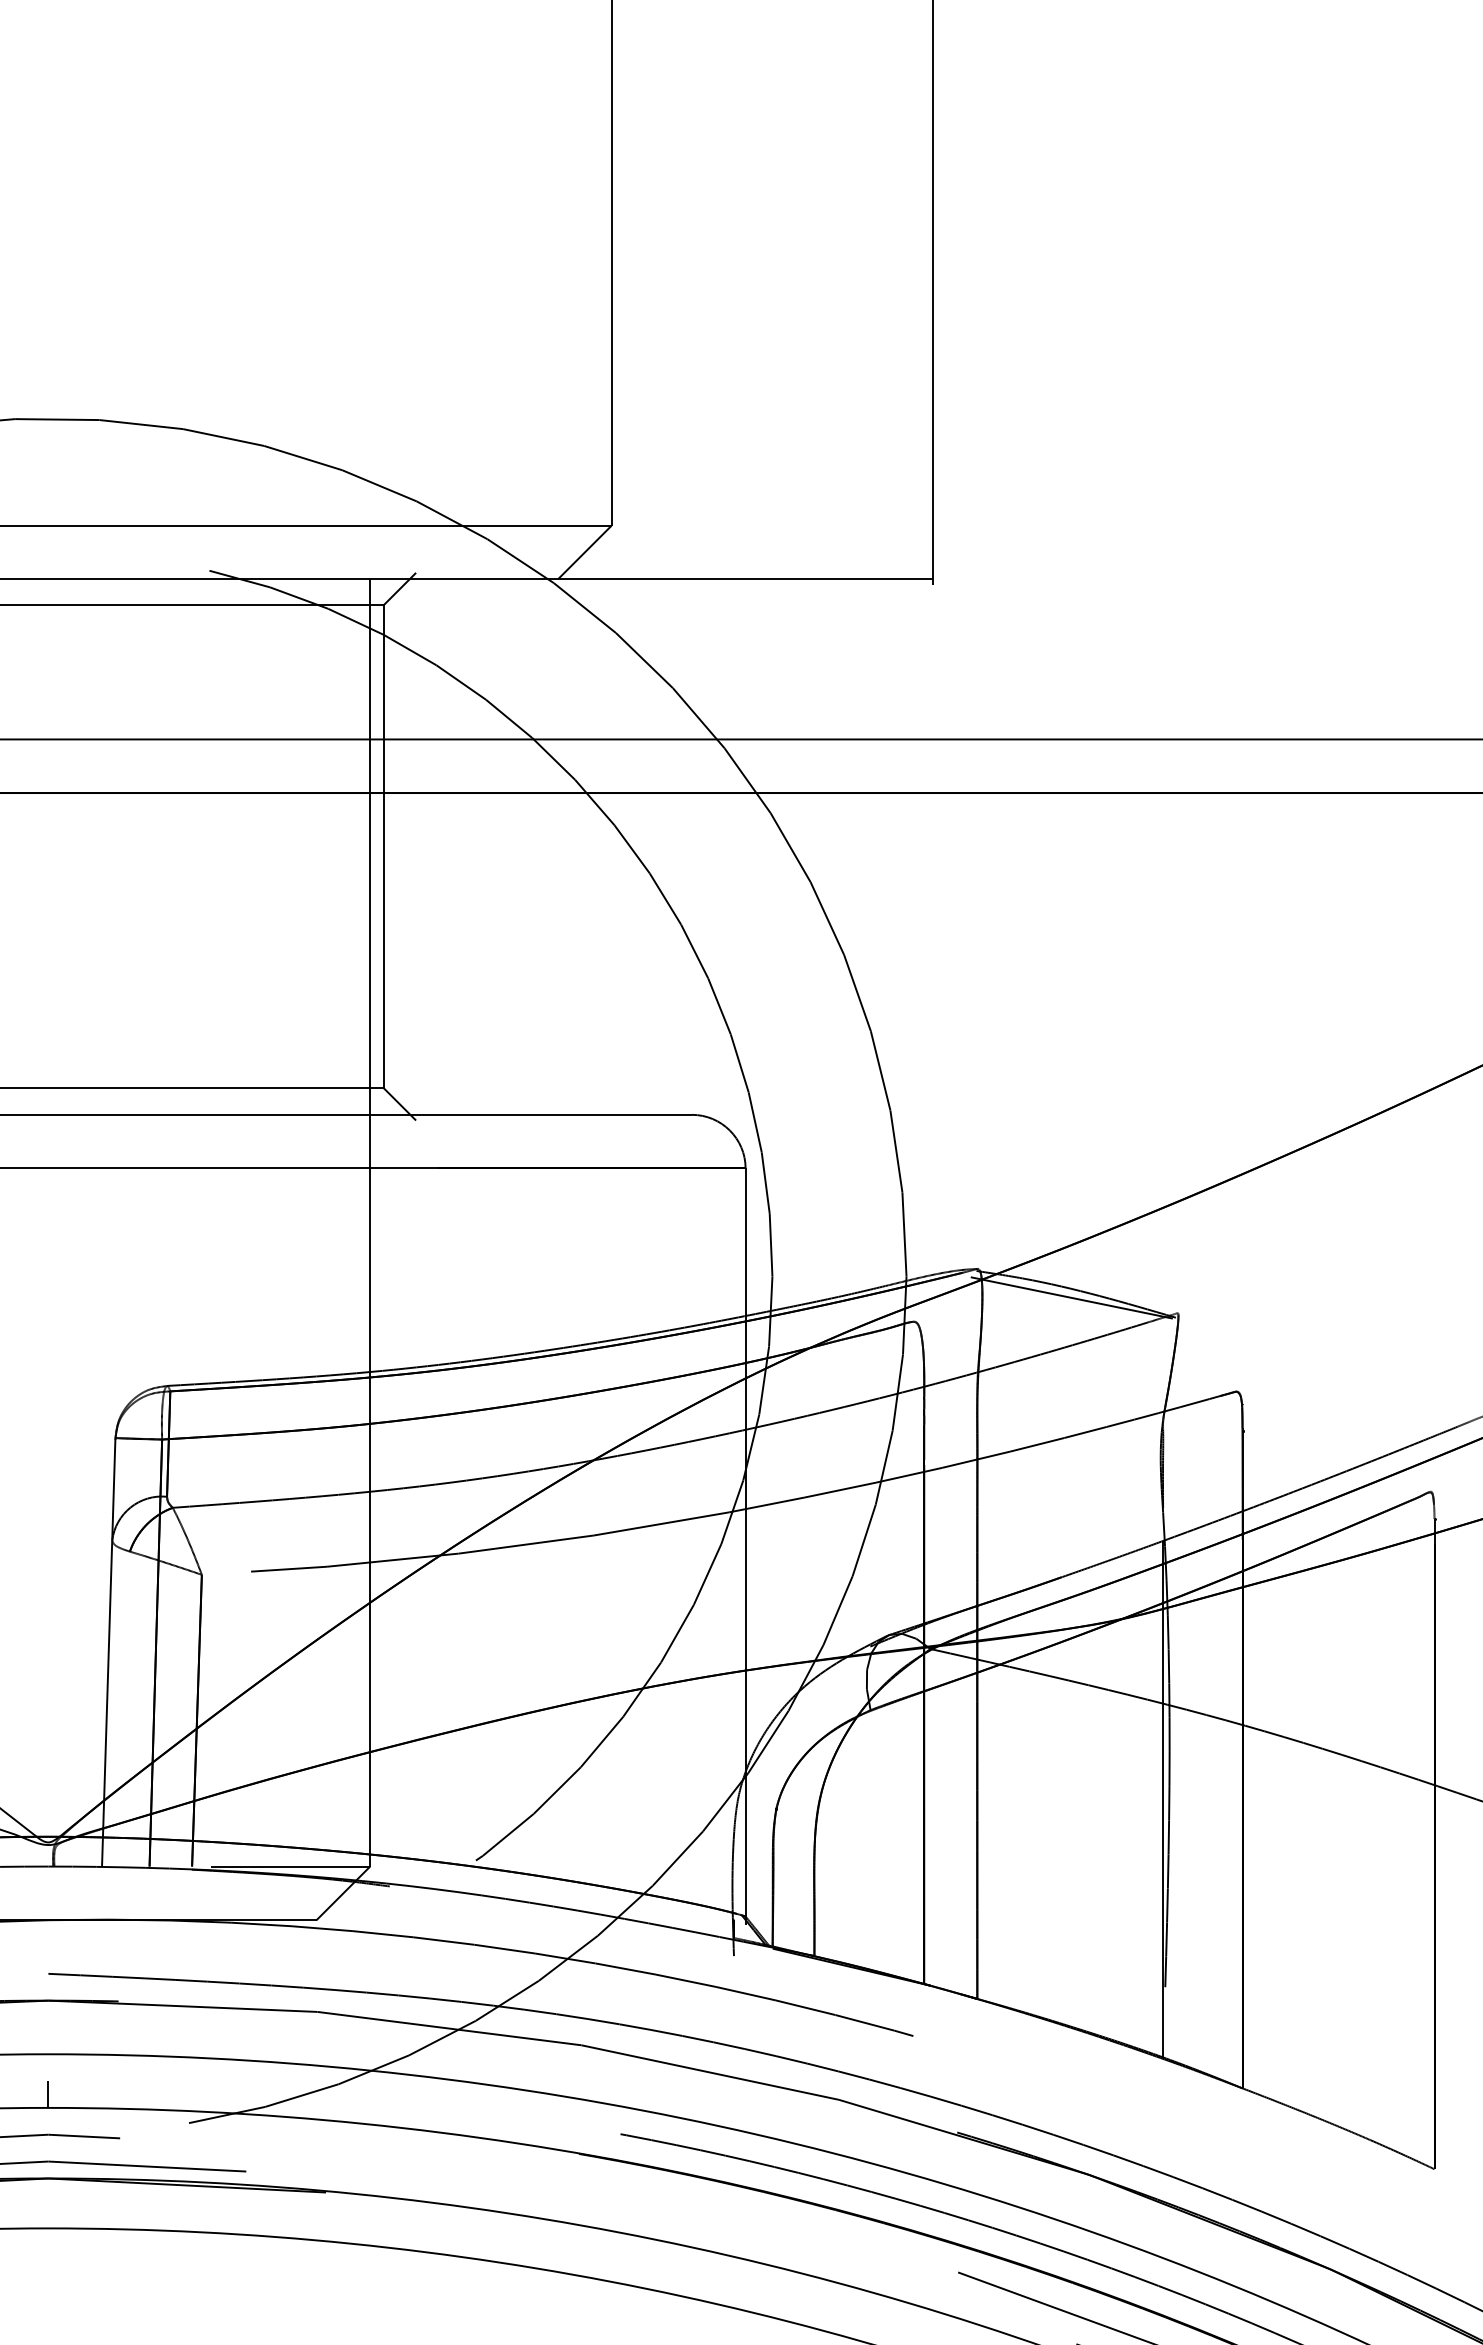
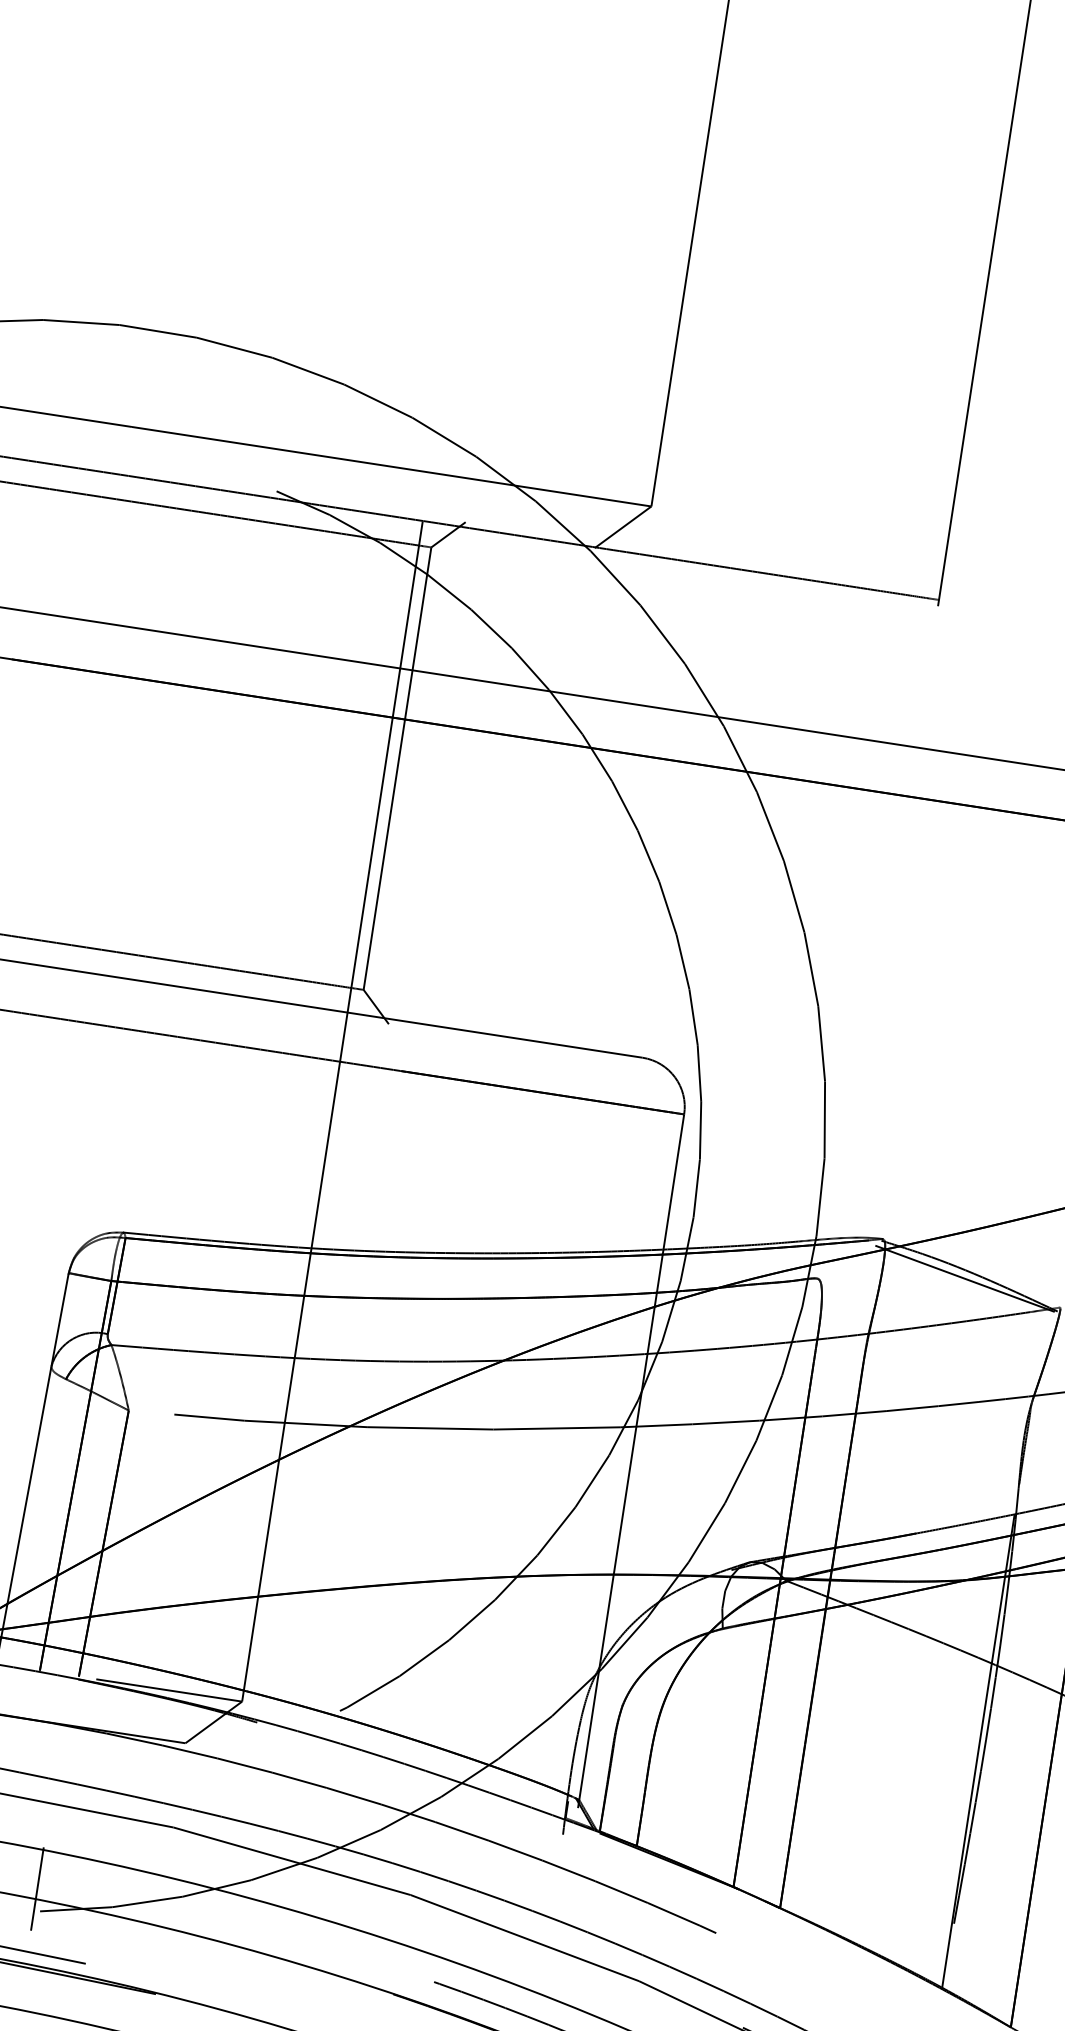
line: (182, 2099) -> (37, 1888), added

